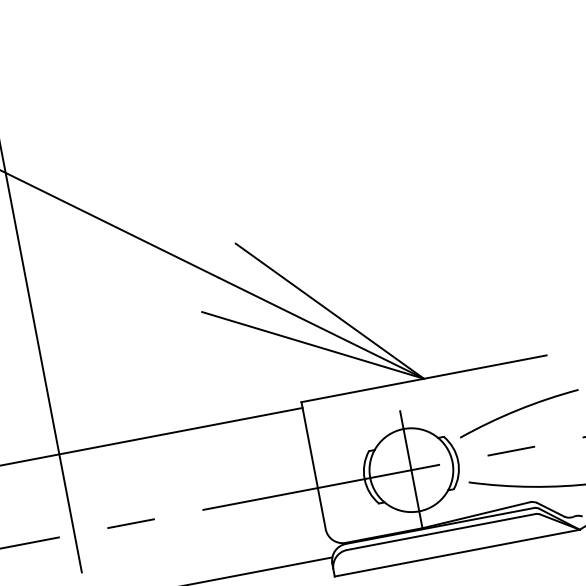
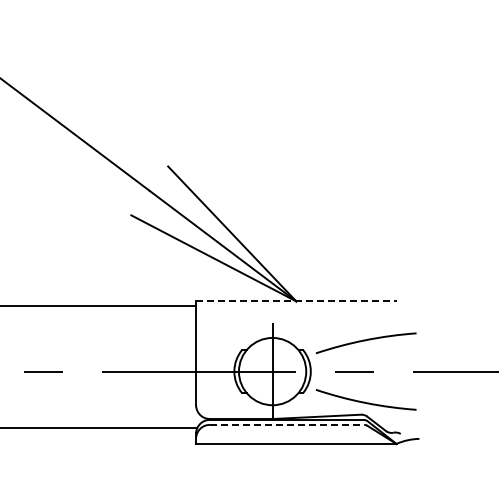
line: (424, 378) -> (296, 301), solid -> dashed
line: (441, 531) -> (287, 424), solid -> dashed

